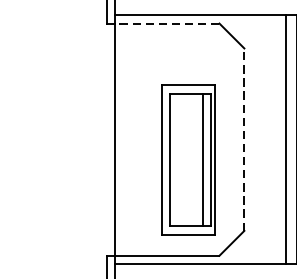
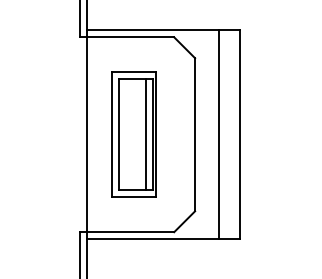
line: (167, 23) -> (130, 37), dashed -> solid
line: (244, 139) -> (195, 134), dashed -> solid
line: (285, 139) -> (218, 134), moved
part: (187, 159) -> (133, 134), moved

